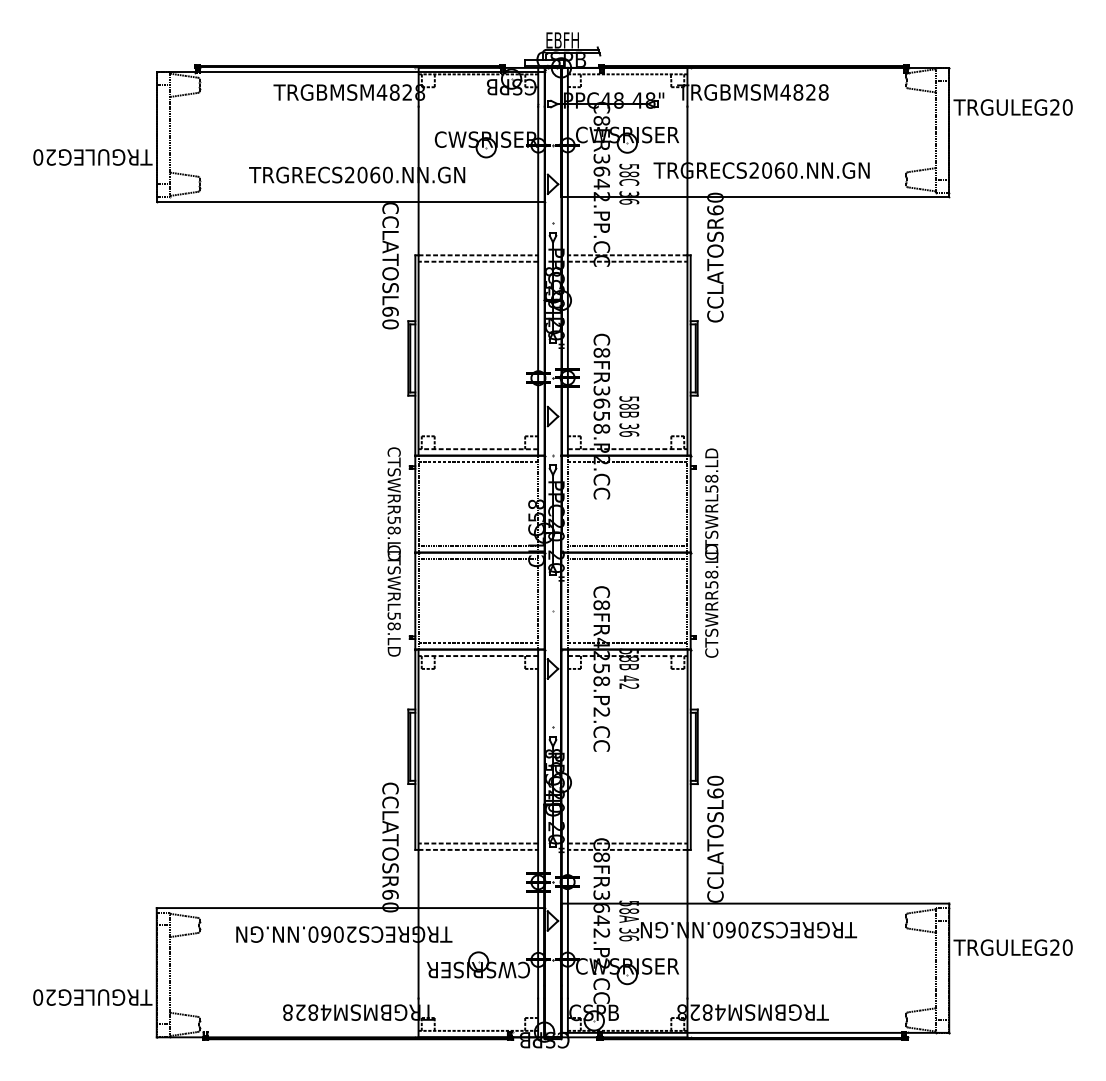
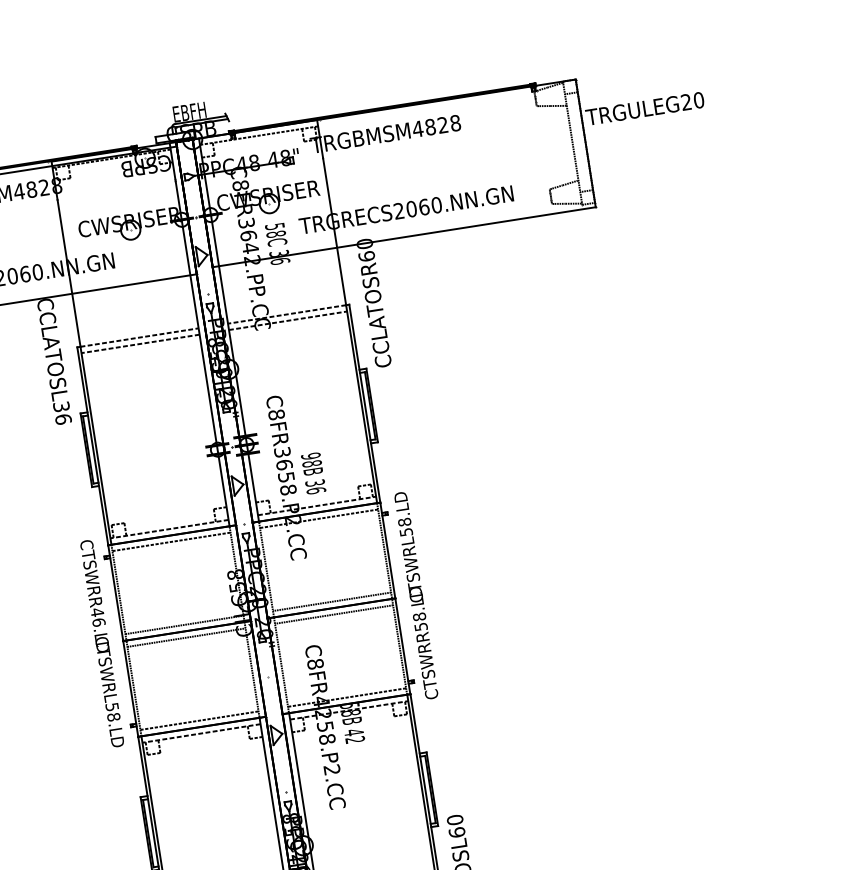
text: (390, 317) -> (62, 412), CCLATOSL60 -> CCLATOSL36
text: (629, 399) -> (311, 456), 58B -> 98B
text: (393, 525) -> (97, 617), CTSWRR58.LD -> CTSWRR46.LD

